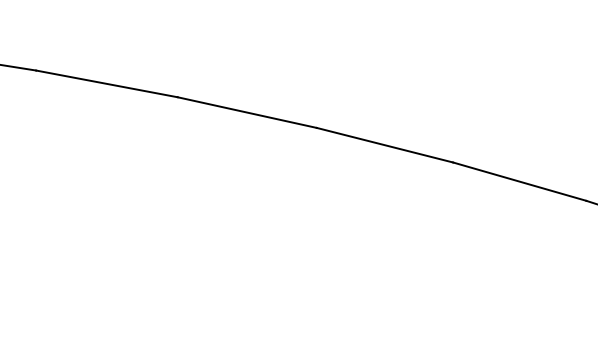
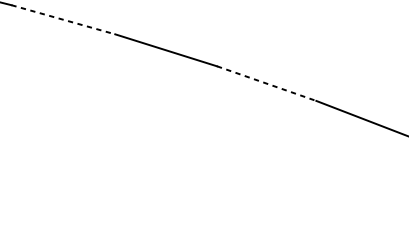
line: (107, 84) -> (63, 20), solid -> dashed
line: (385, 145) -> (267, 83), solid -> dashed

